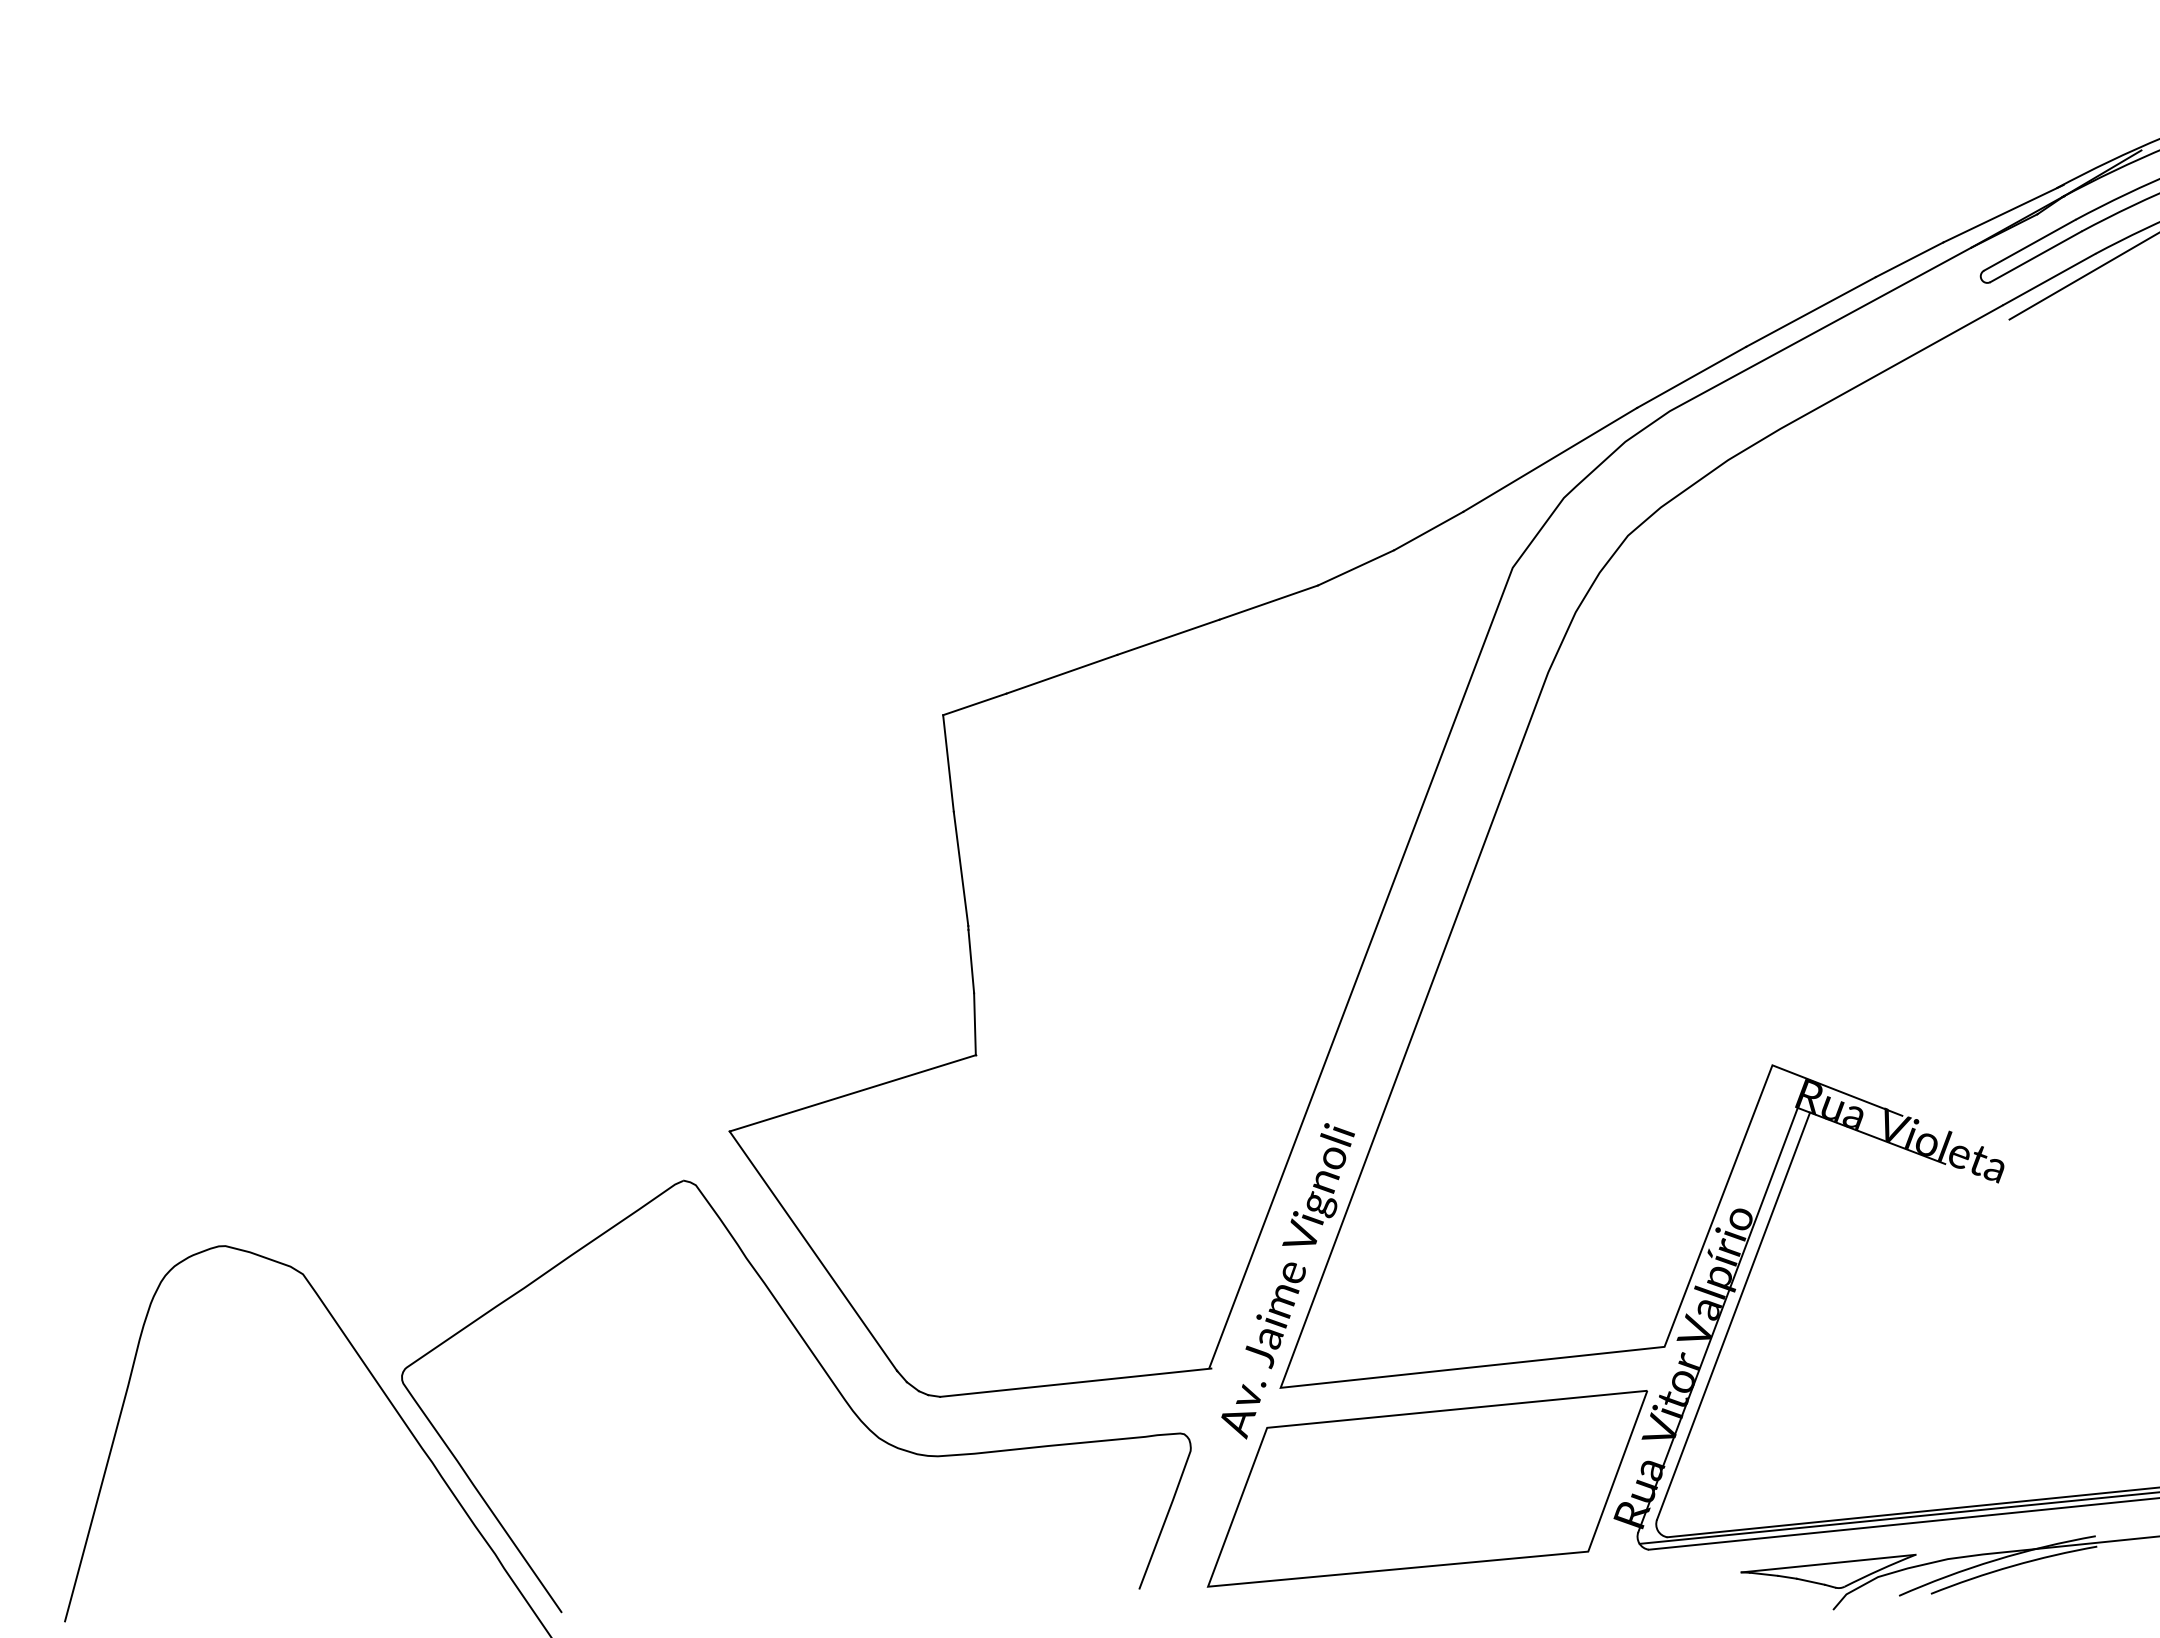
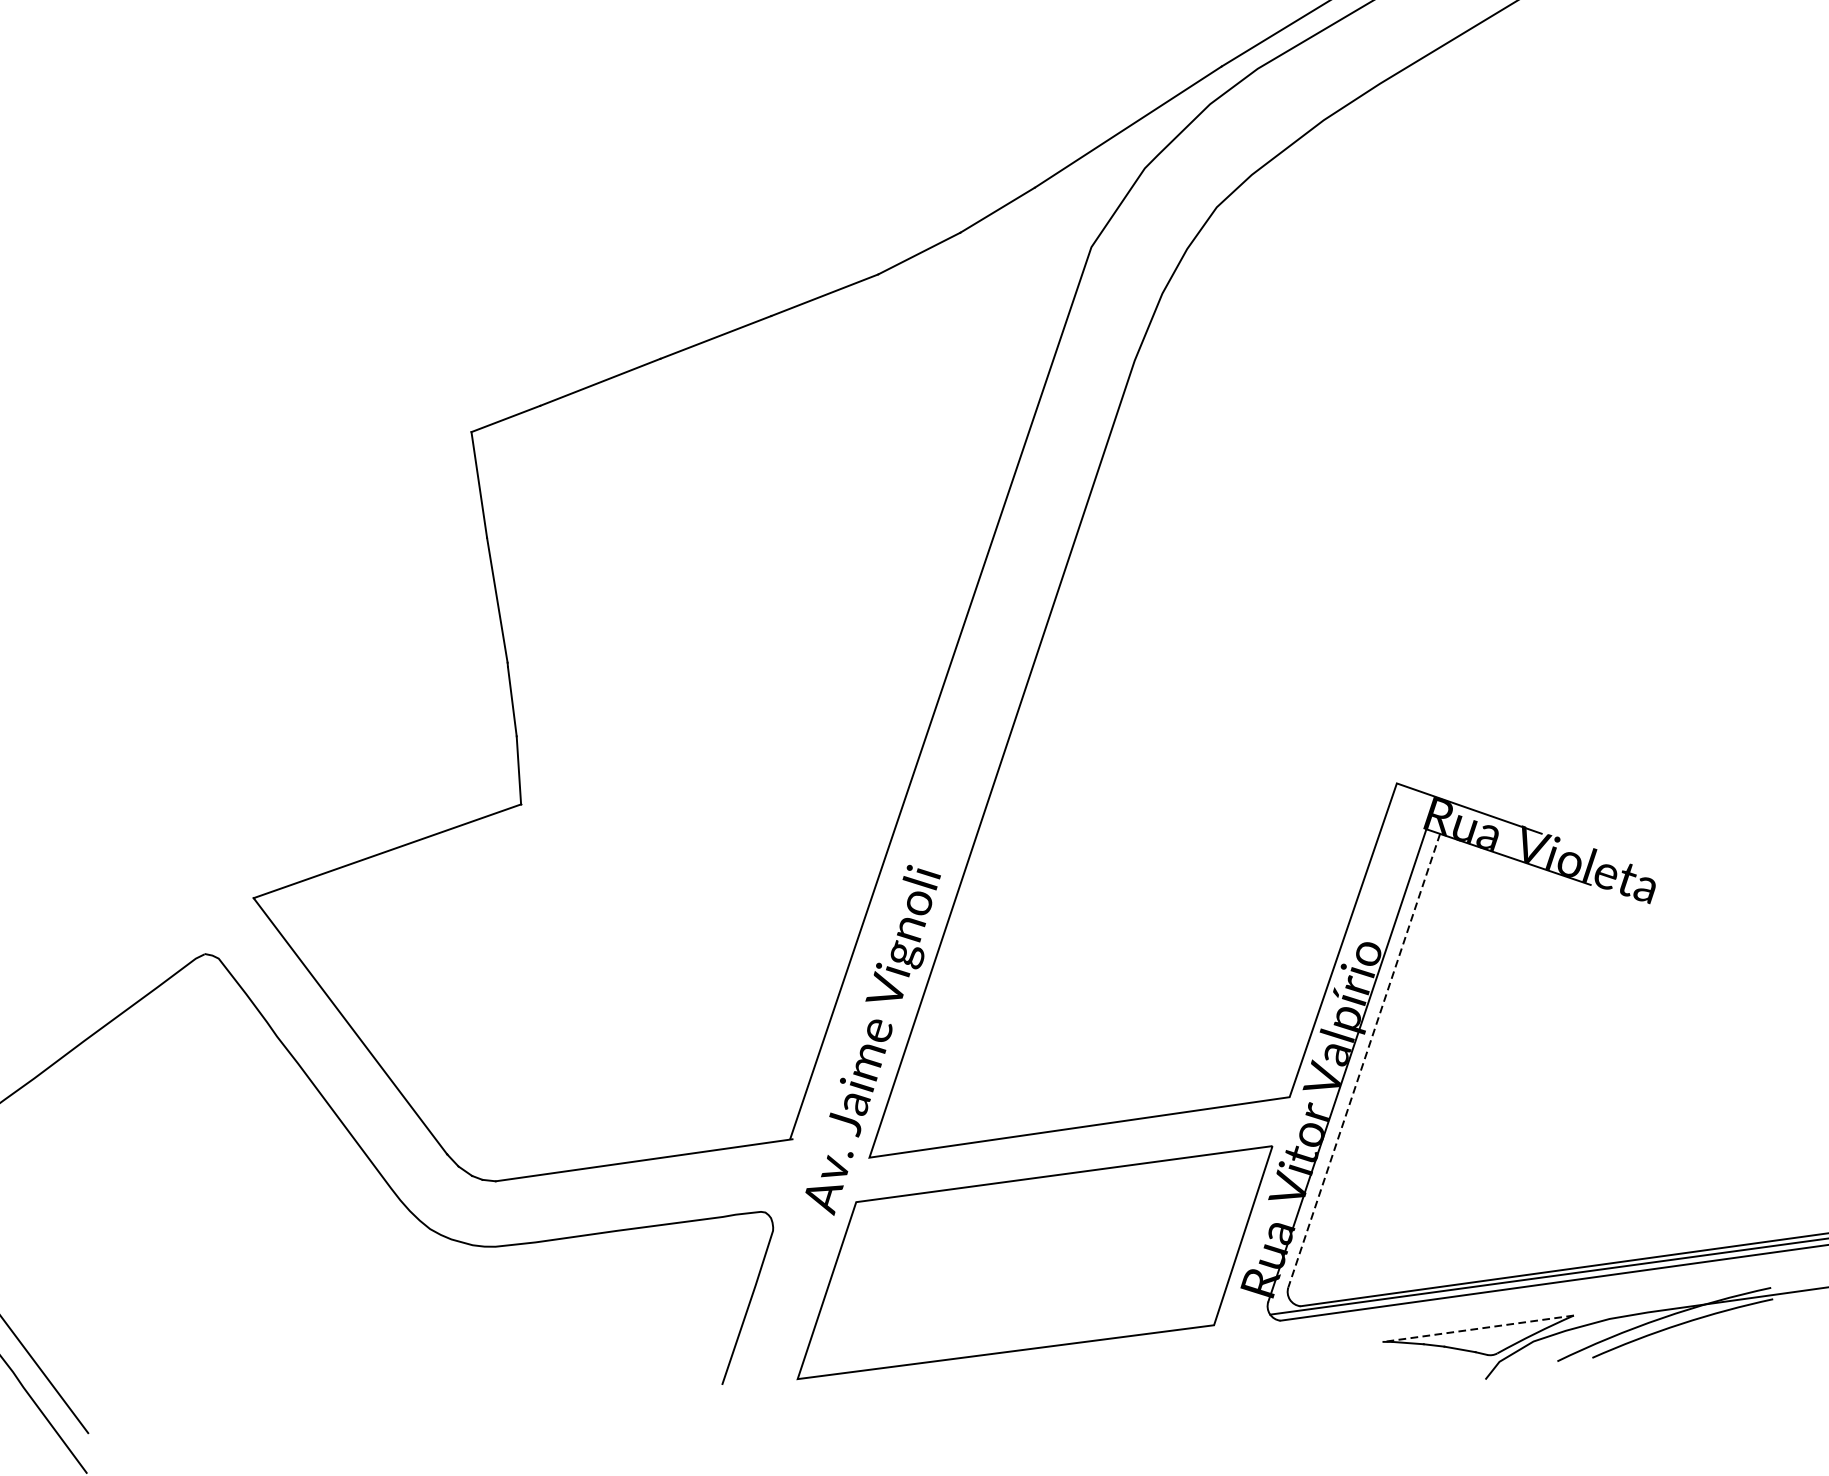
line: (1733, 1316) -> (1364, 1061), solid -> dashed
line: (1828, 1563) -> (1478, 1328), solid -> dashed

